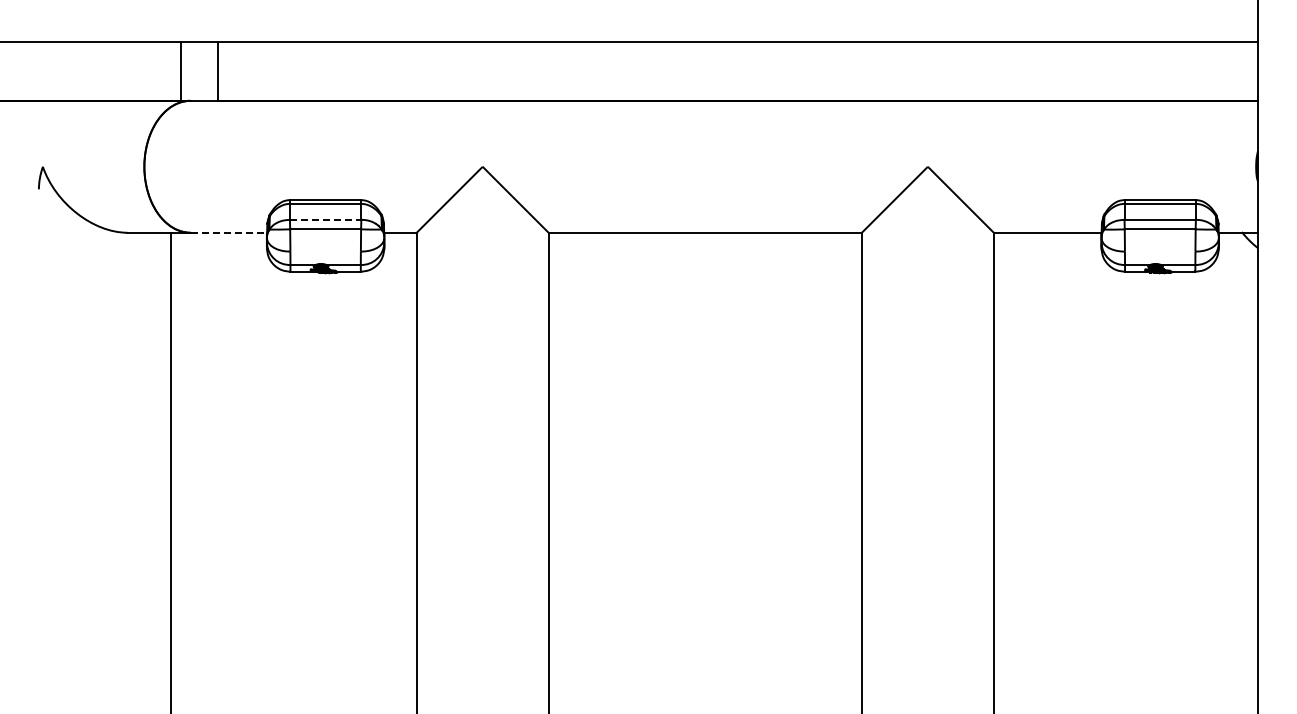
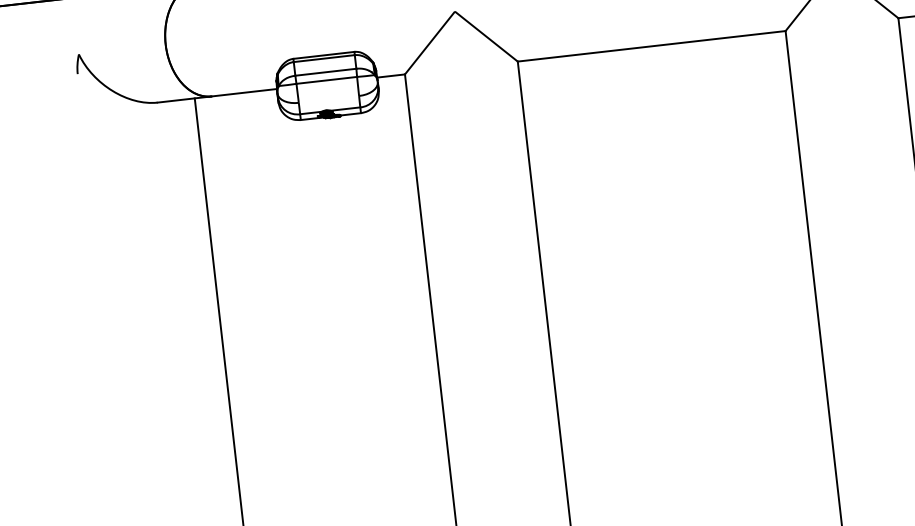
line: (325, 219) -> (325, 71), dashed -> solid
line: (229, 232) -> (244, 92), dashed -> solid

